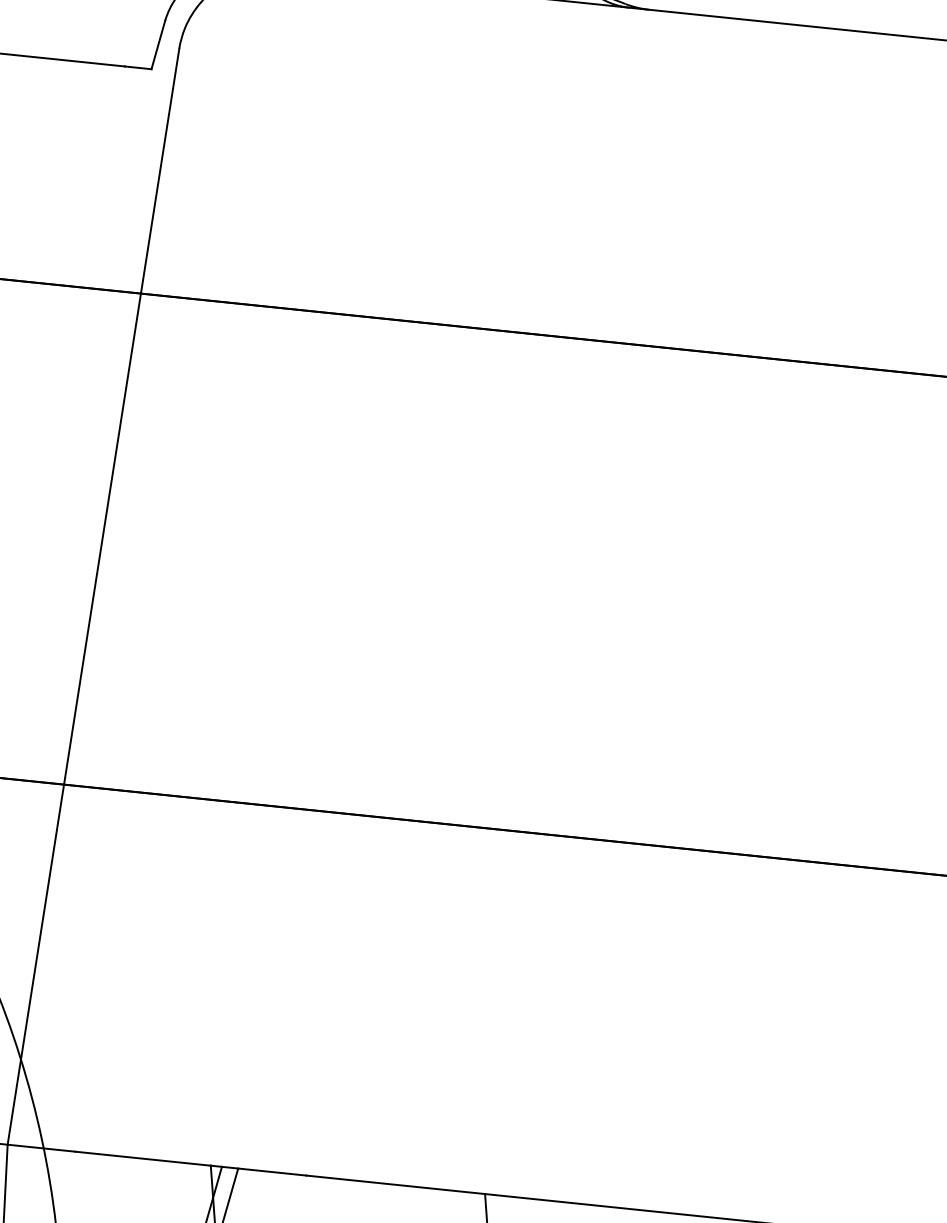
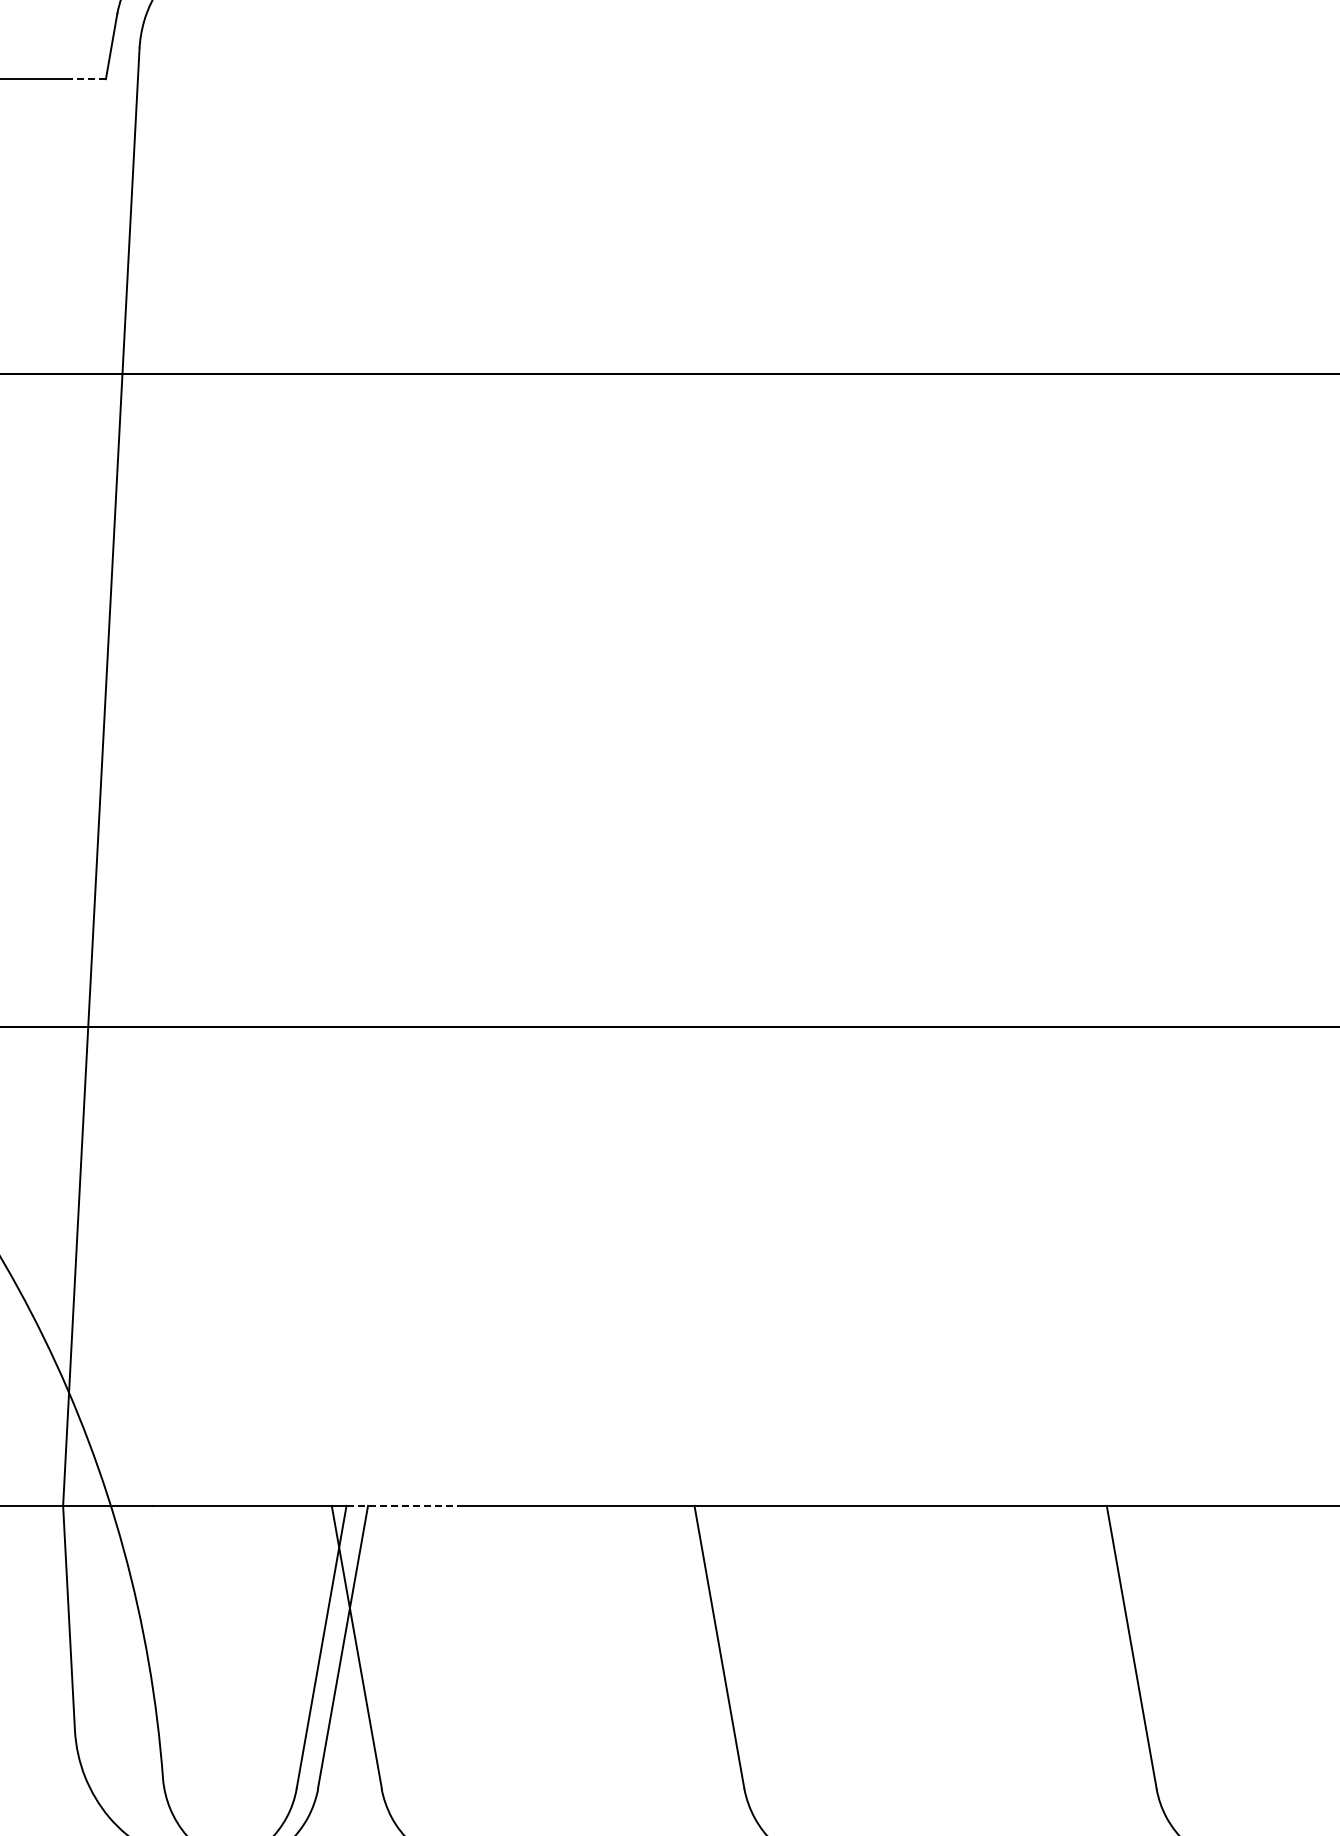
line: (138, 68) -> (88, 79), solid -> dashed
line: (264, 1170) -> (402, 1505), solid -> dashed

